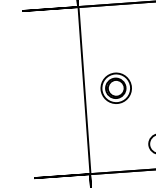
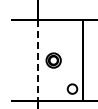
line: (85, 90) -> (38, 60), solid -> dashed

